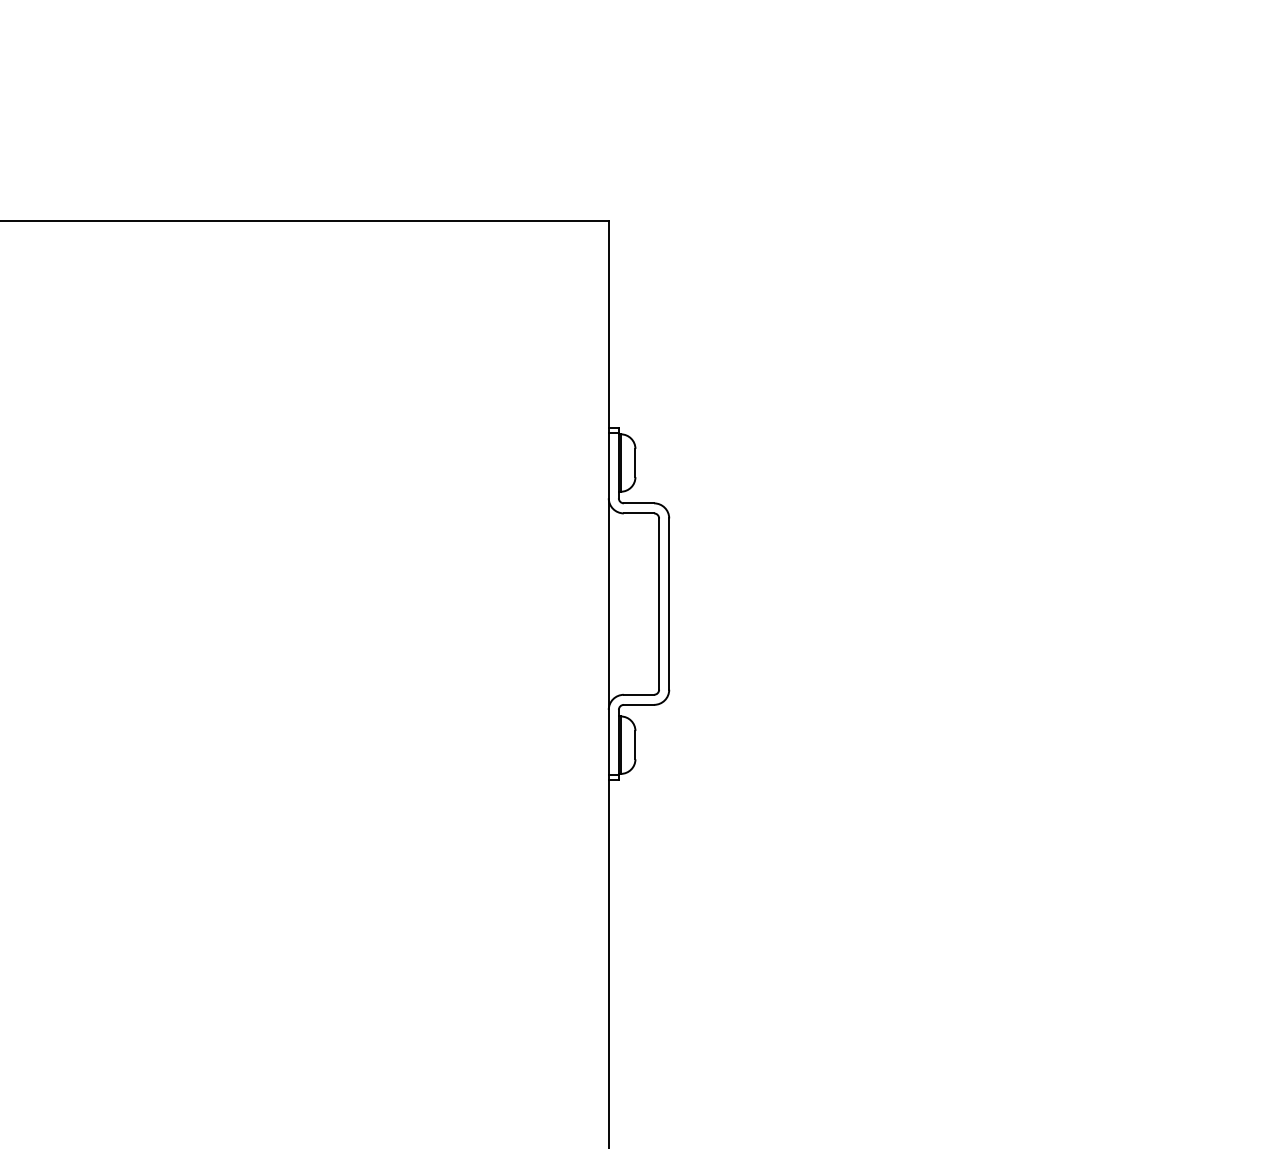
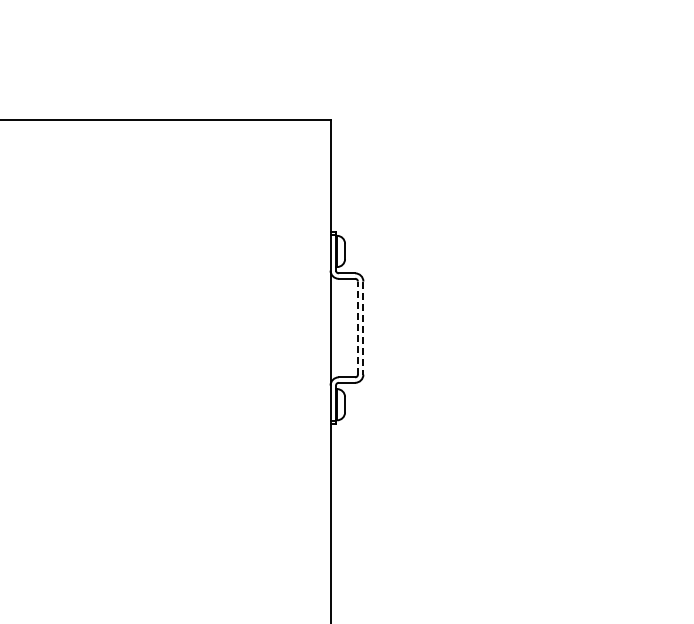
line: (658, 604) -> (357, 328), solid -> dashed
line: (669, 604) -> (363, 328), solid -> dashed

